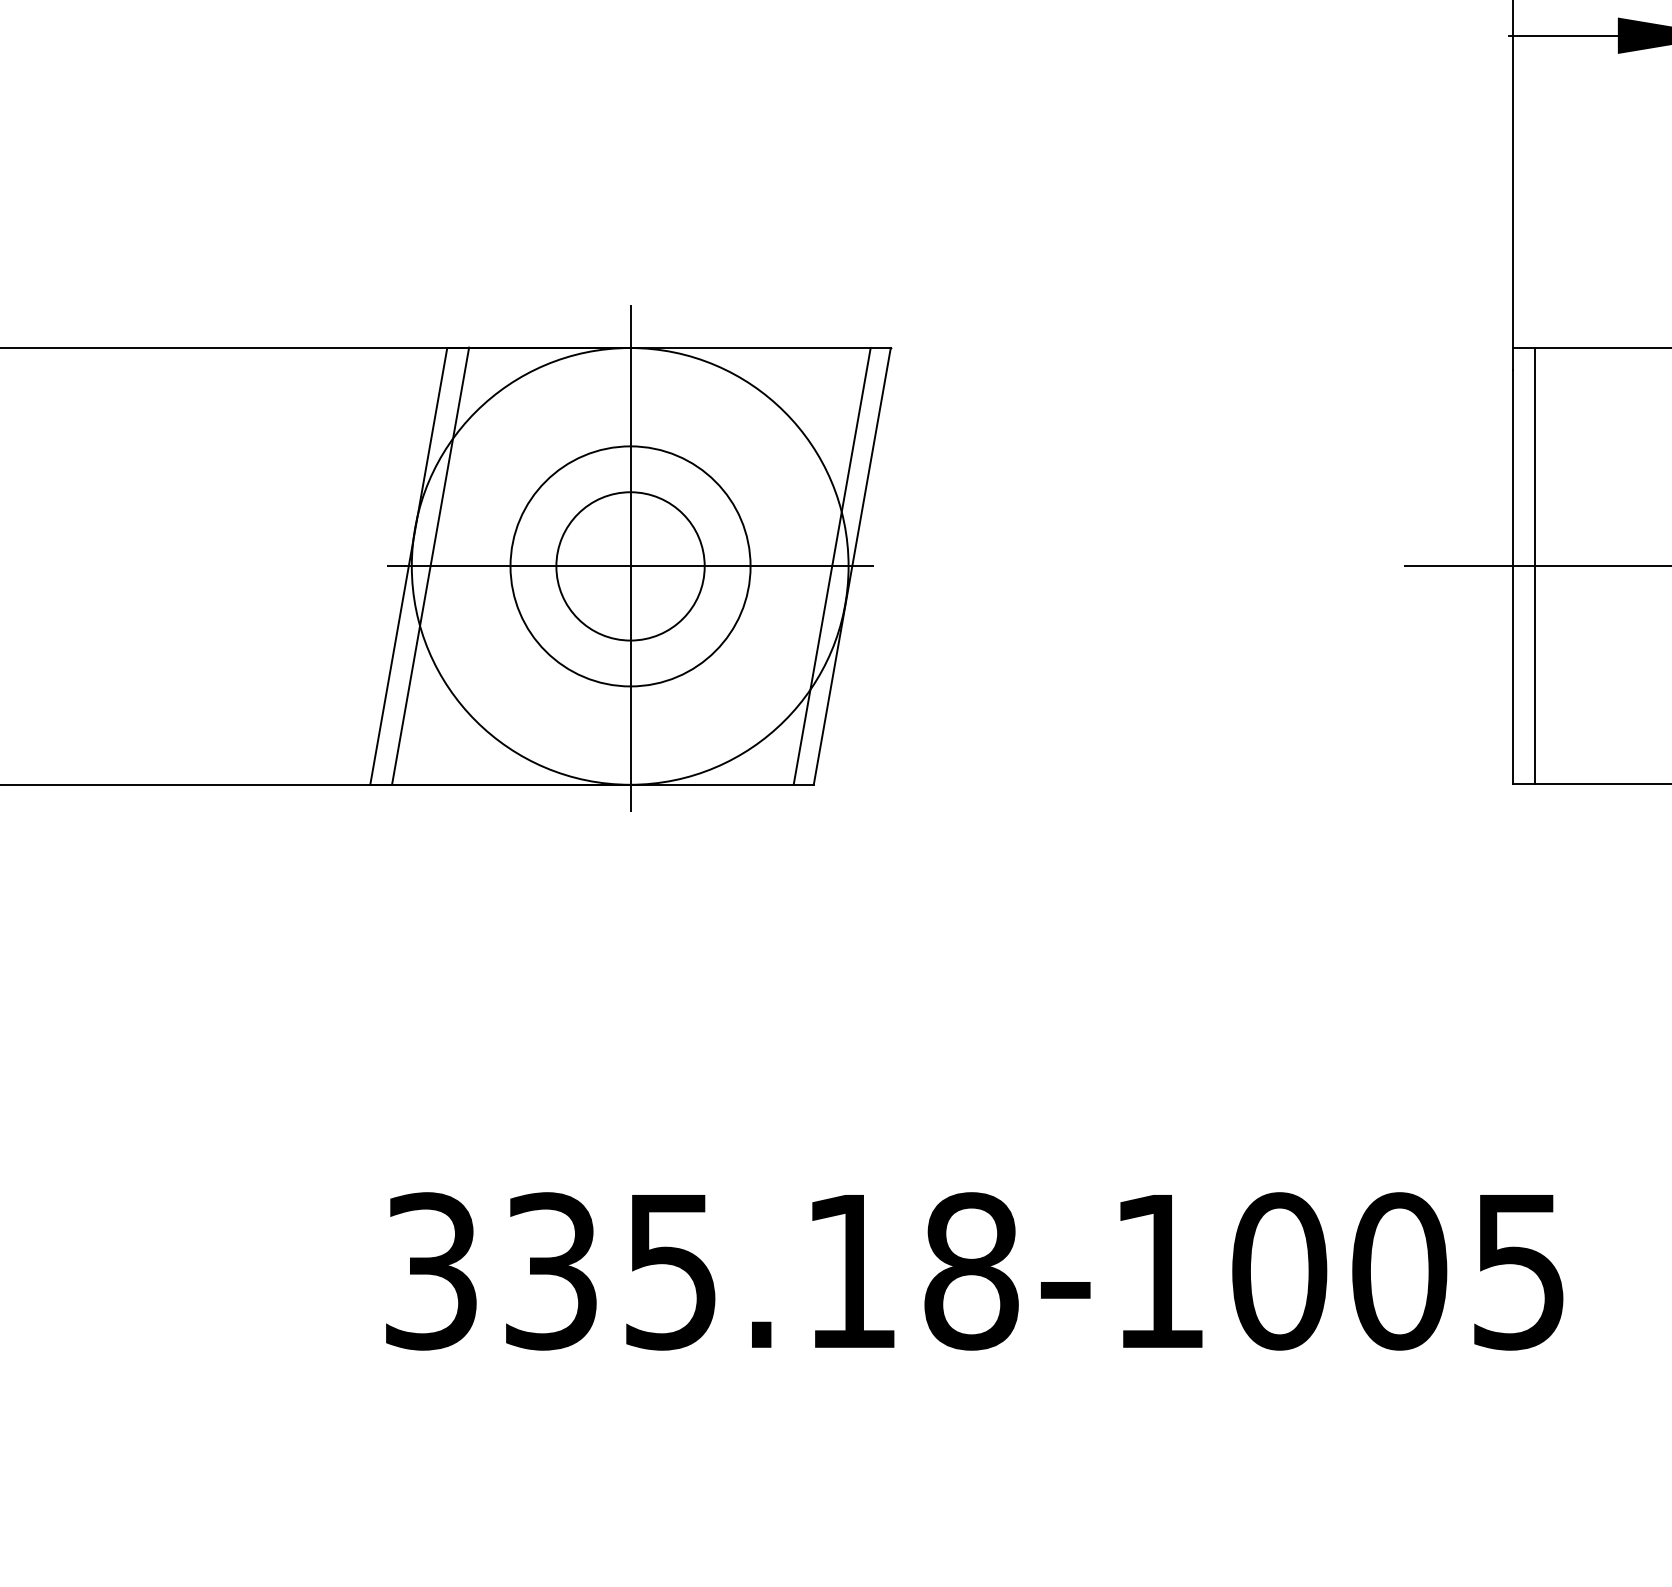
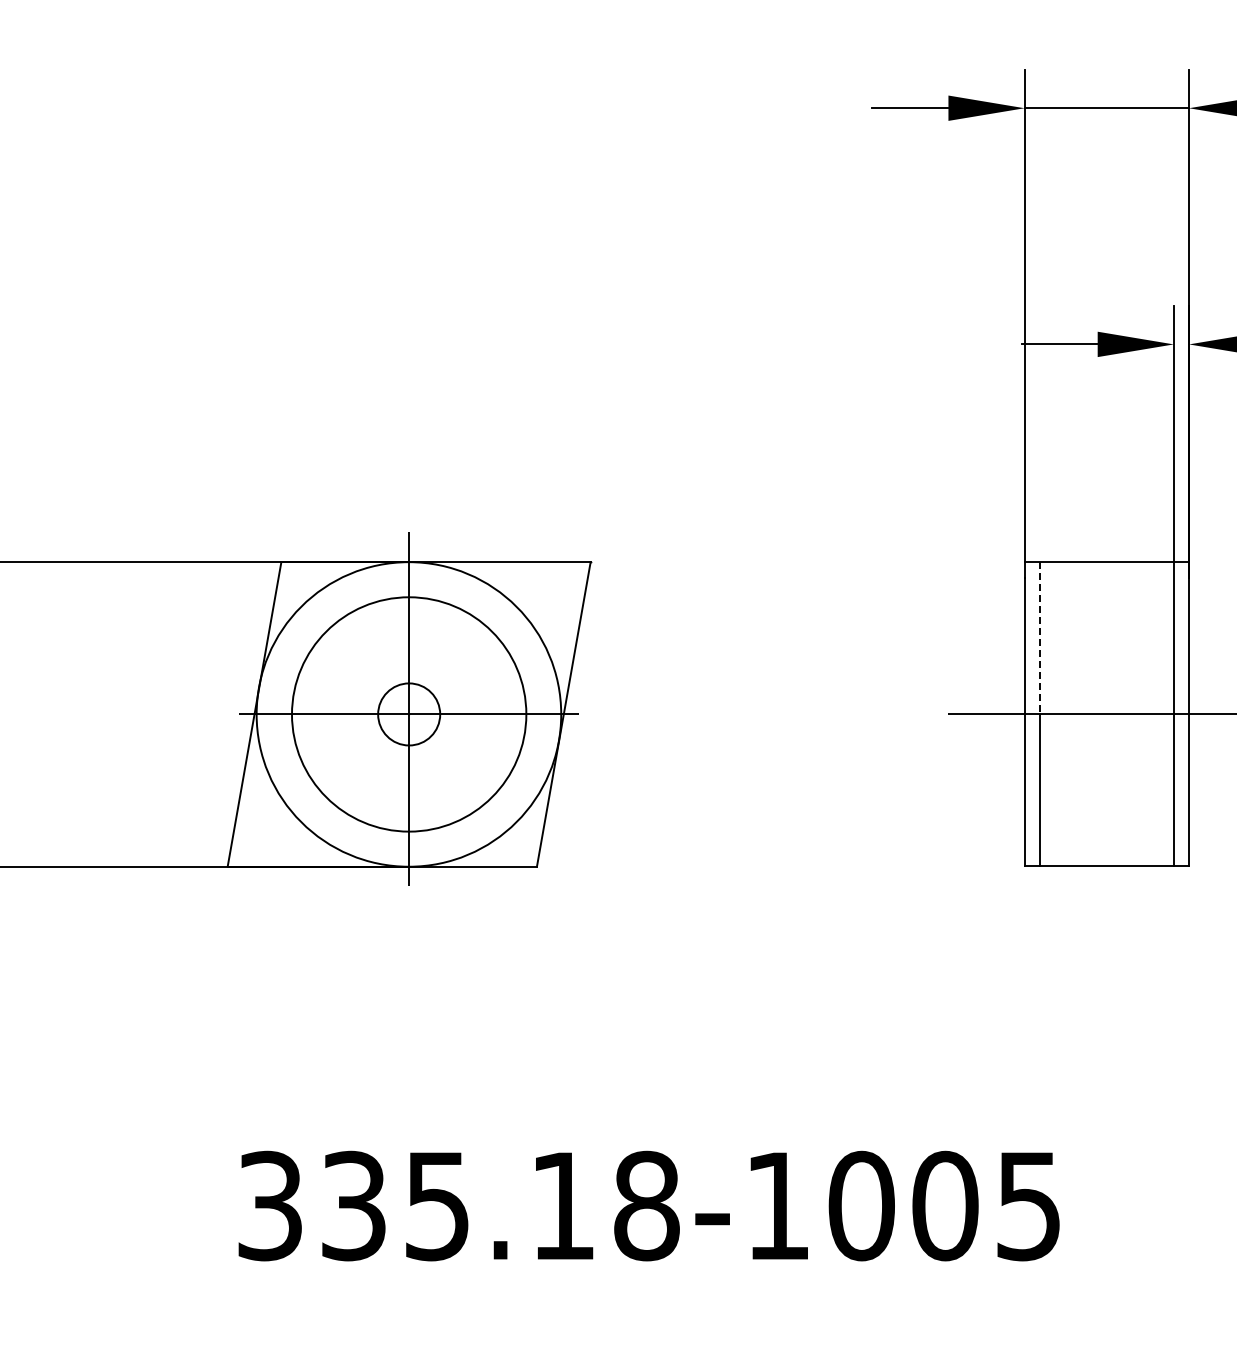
line: (1534, 457) -> (1039, 638), solid -> dashed
line: (430, 565) -> (269, 713), removed
circle: (629, 566) -> (408, 714), size x0.6
circle: (629, 566) -> (408, 714), size x1.4
line: (831, 566) -> (549, 714), removed

